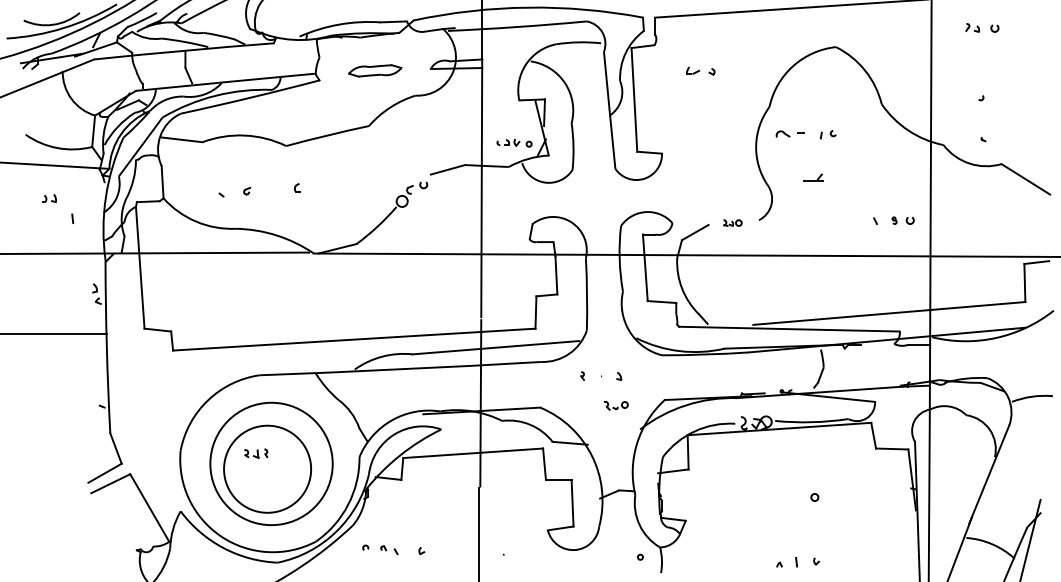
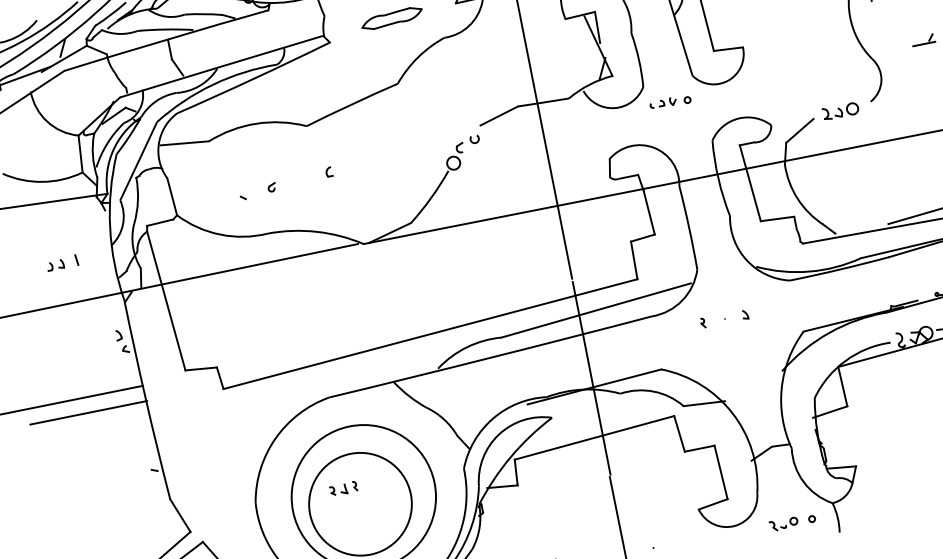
part: (514, 142) -> (670, 101), moved
part: (49, 198) -> (55, 265), moved
part: (732, 222) -> (840, 110), size x1.67
line: (56, 347) -> (88, 412), added
part: (615, 405) -> (783, 524), moved

